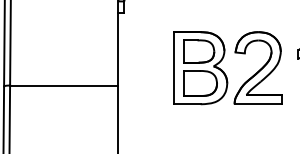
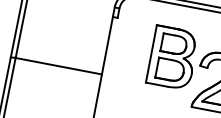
part: (200, 68) -> (172, 58), moved

